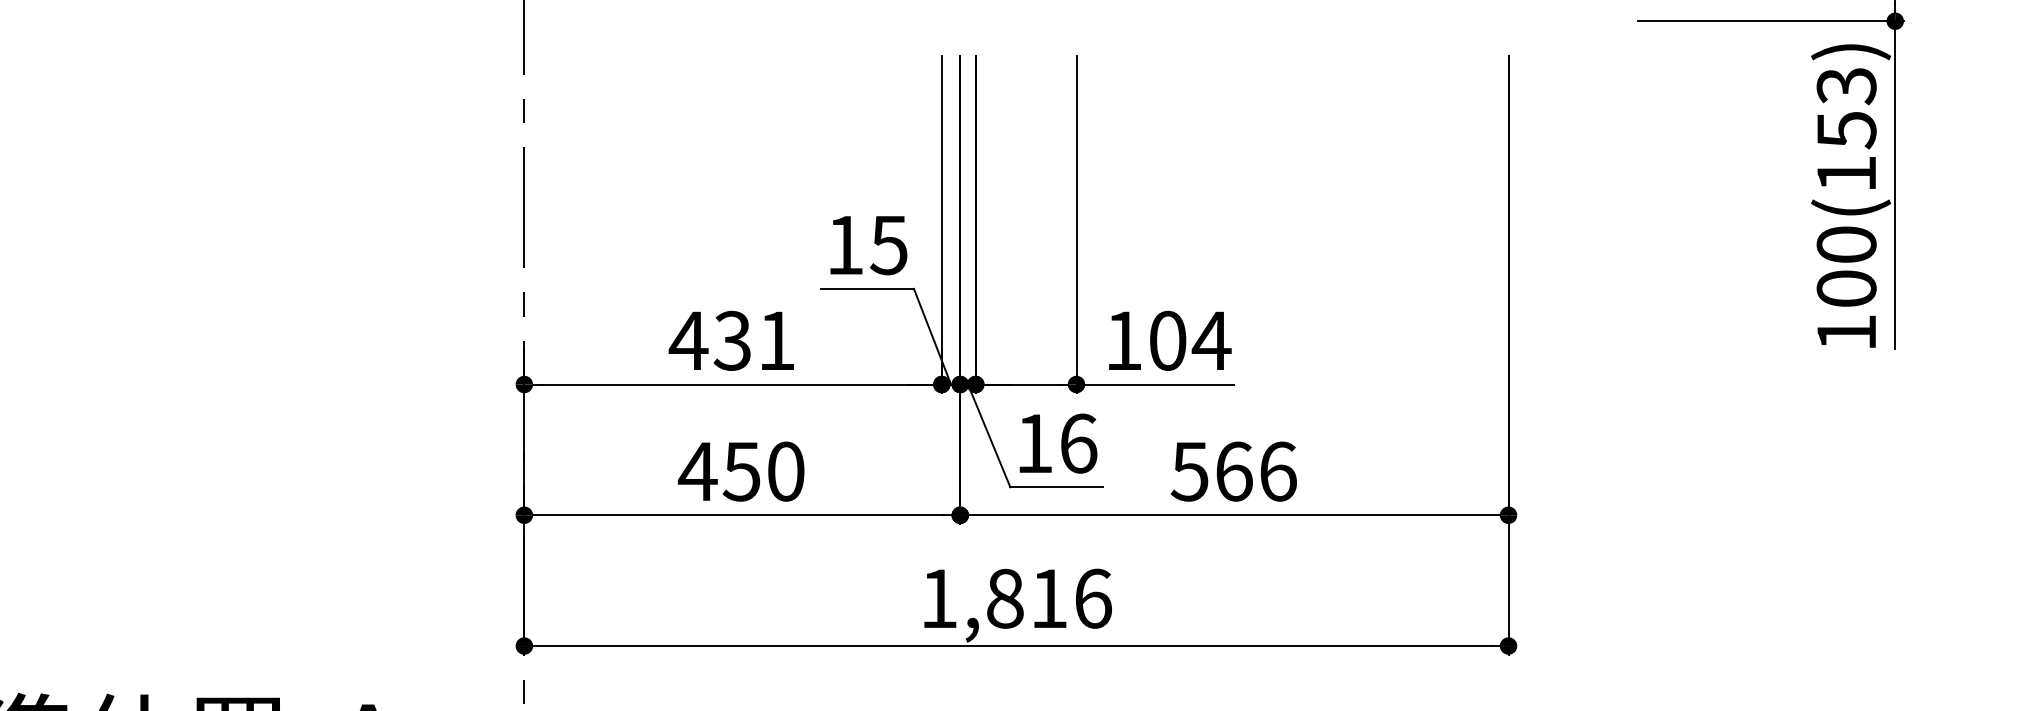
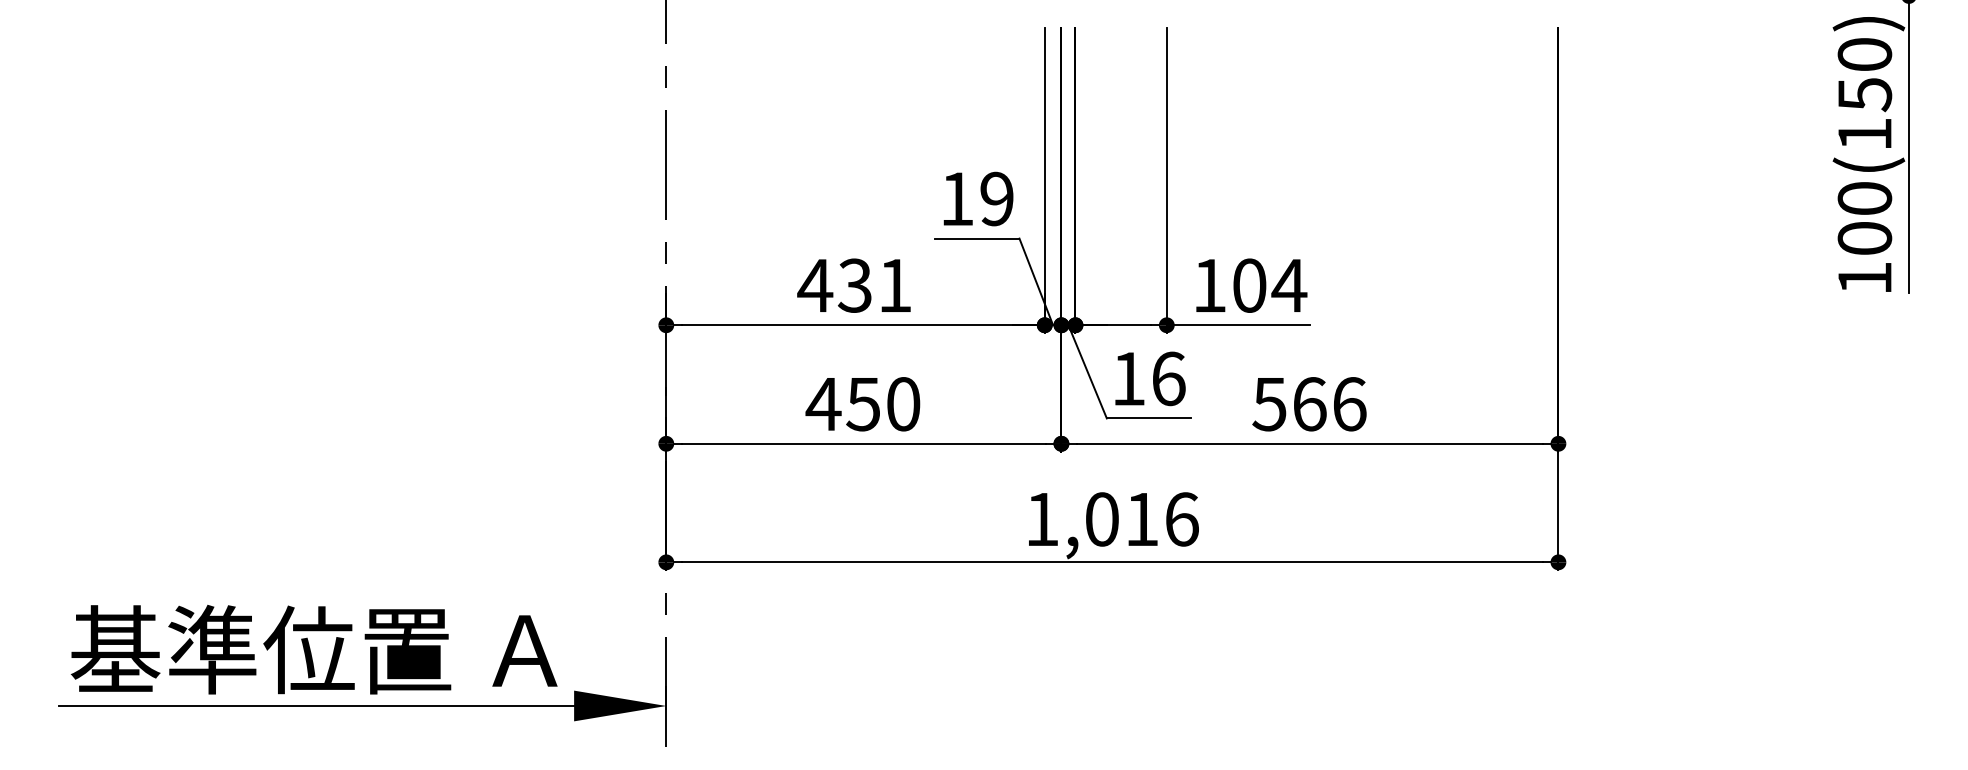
text: (1846, 86) -> (1864, 55), 100(153) -> 100(150)
text: (888, 244) -> (996, 198), 15 -> 19
text: (1004, 598) -> (1101, 519), 1,816 -> 1,016

